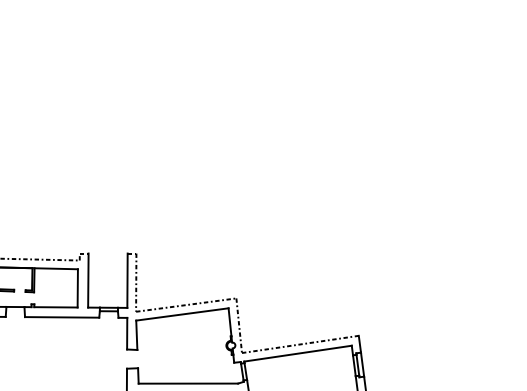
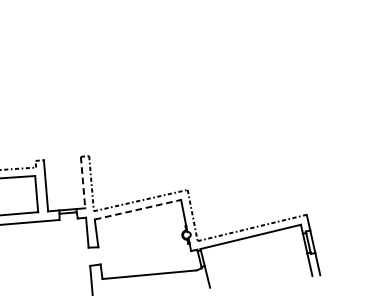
line: (127, 281) -> (83, 183), solid -> dashed
line: (182, 314) -> (138, 209), solid -> dashed

